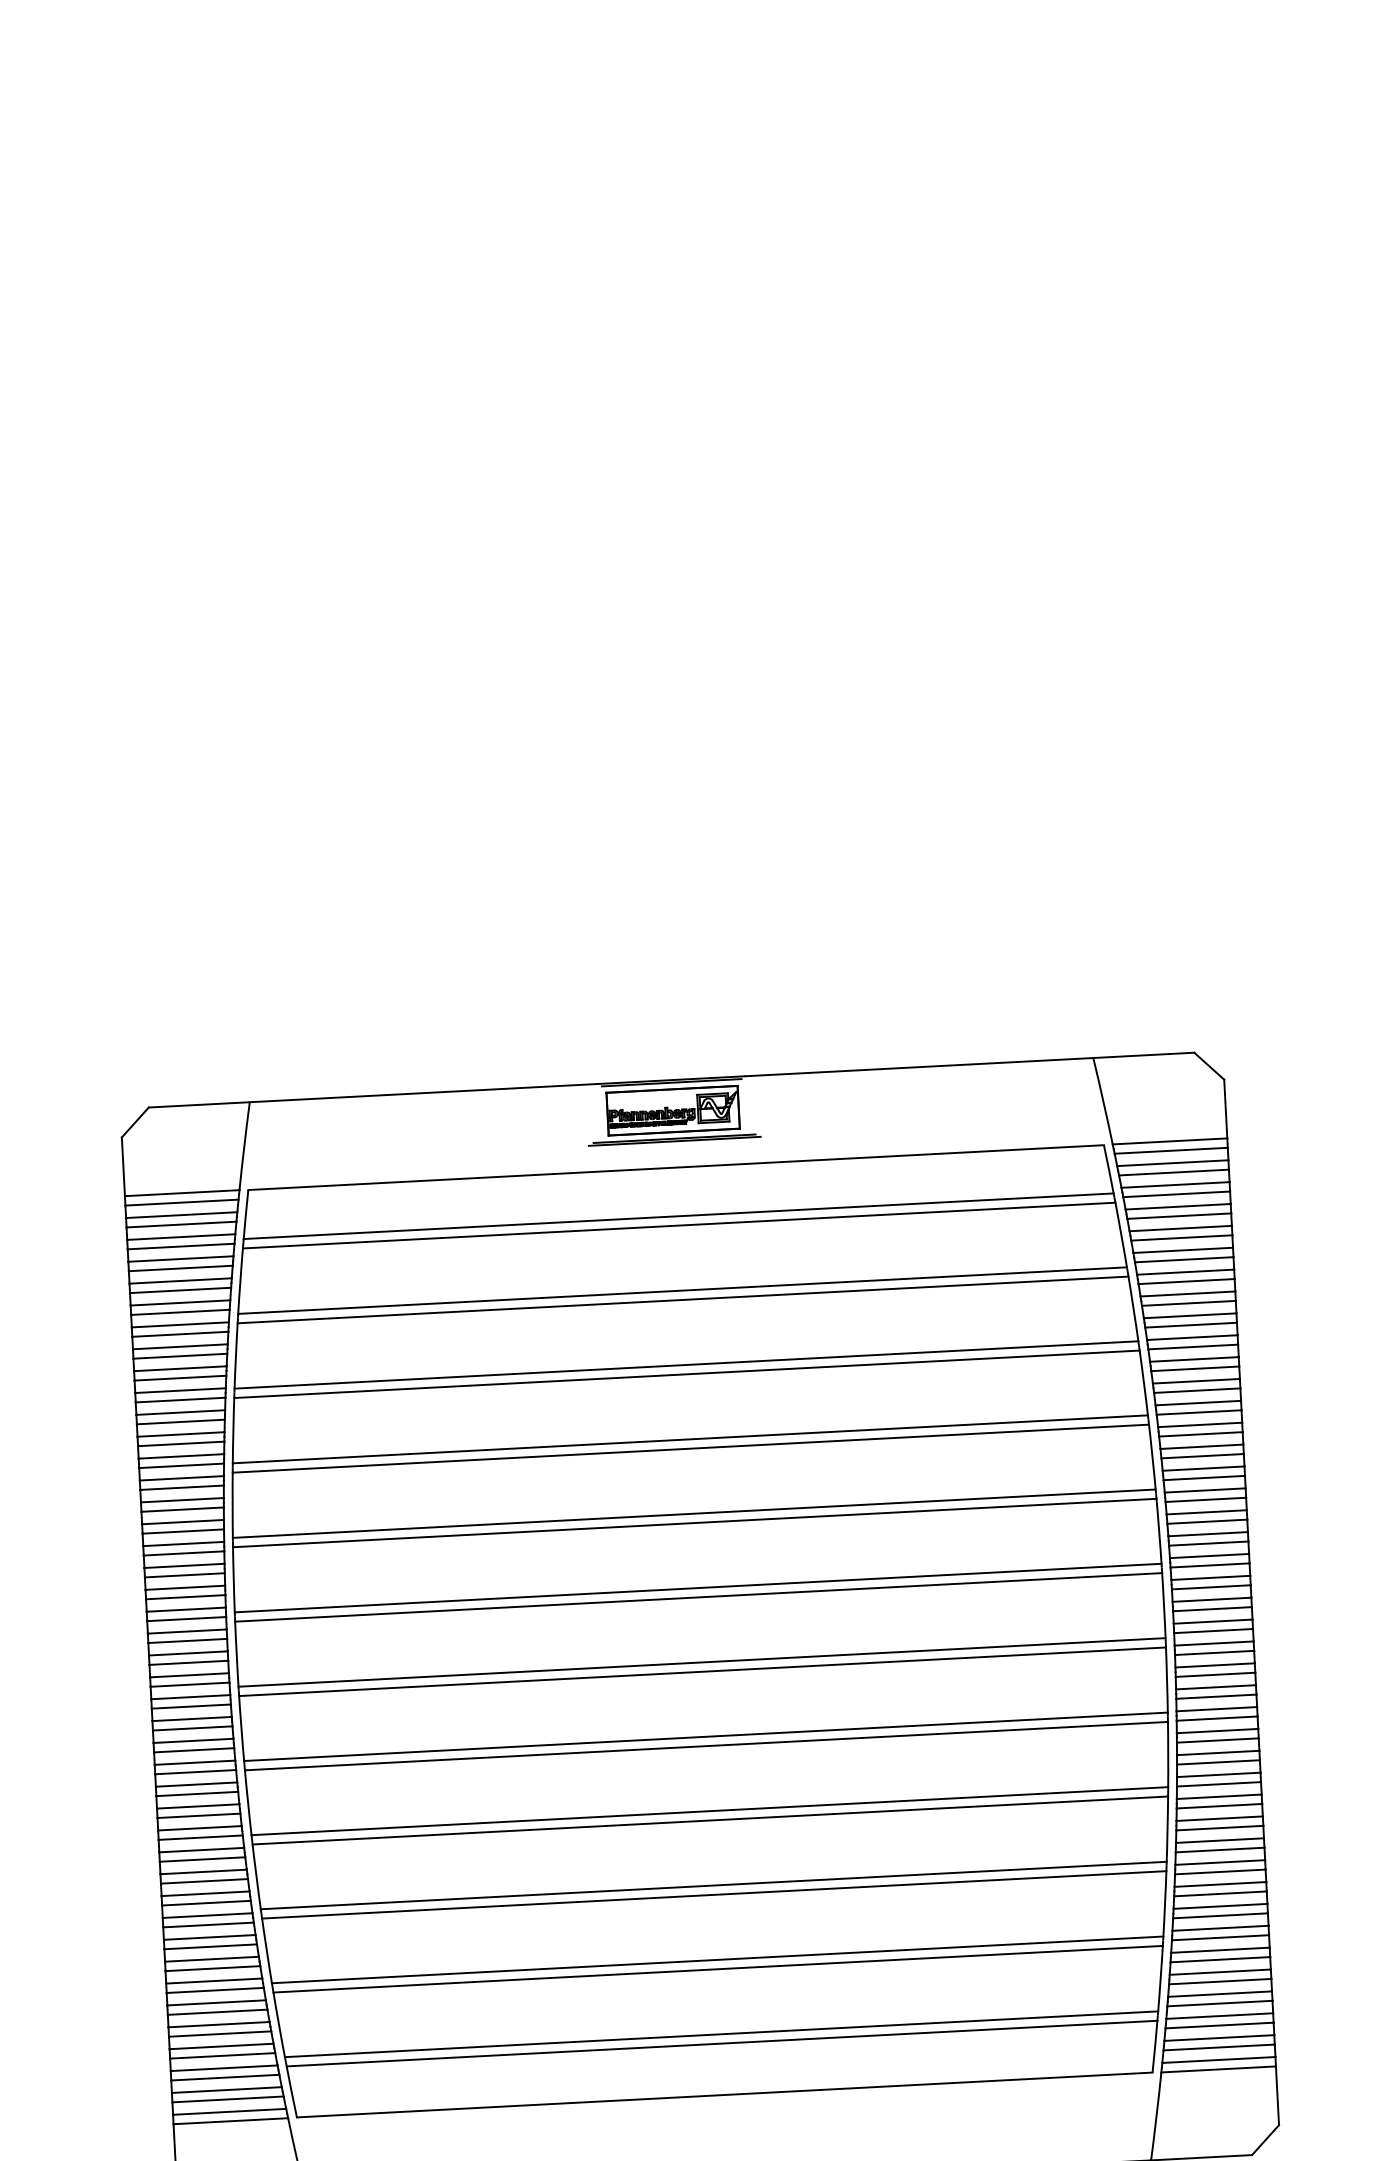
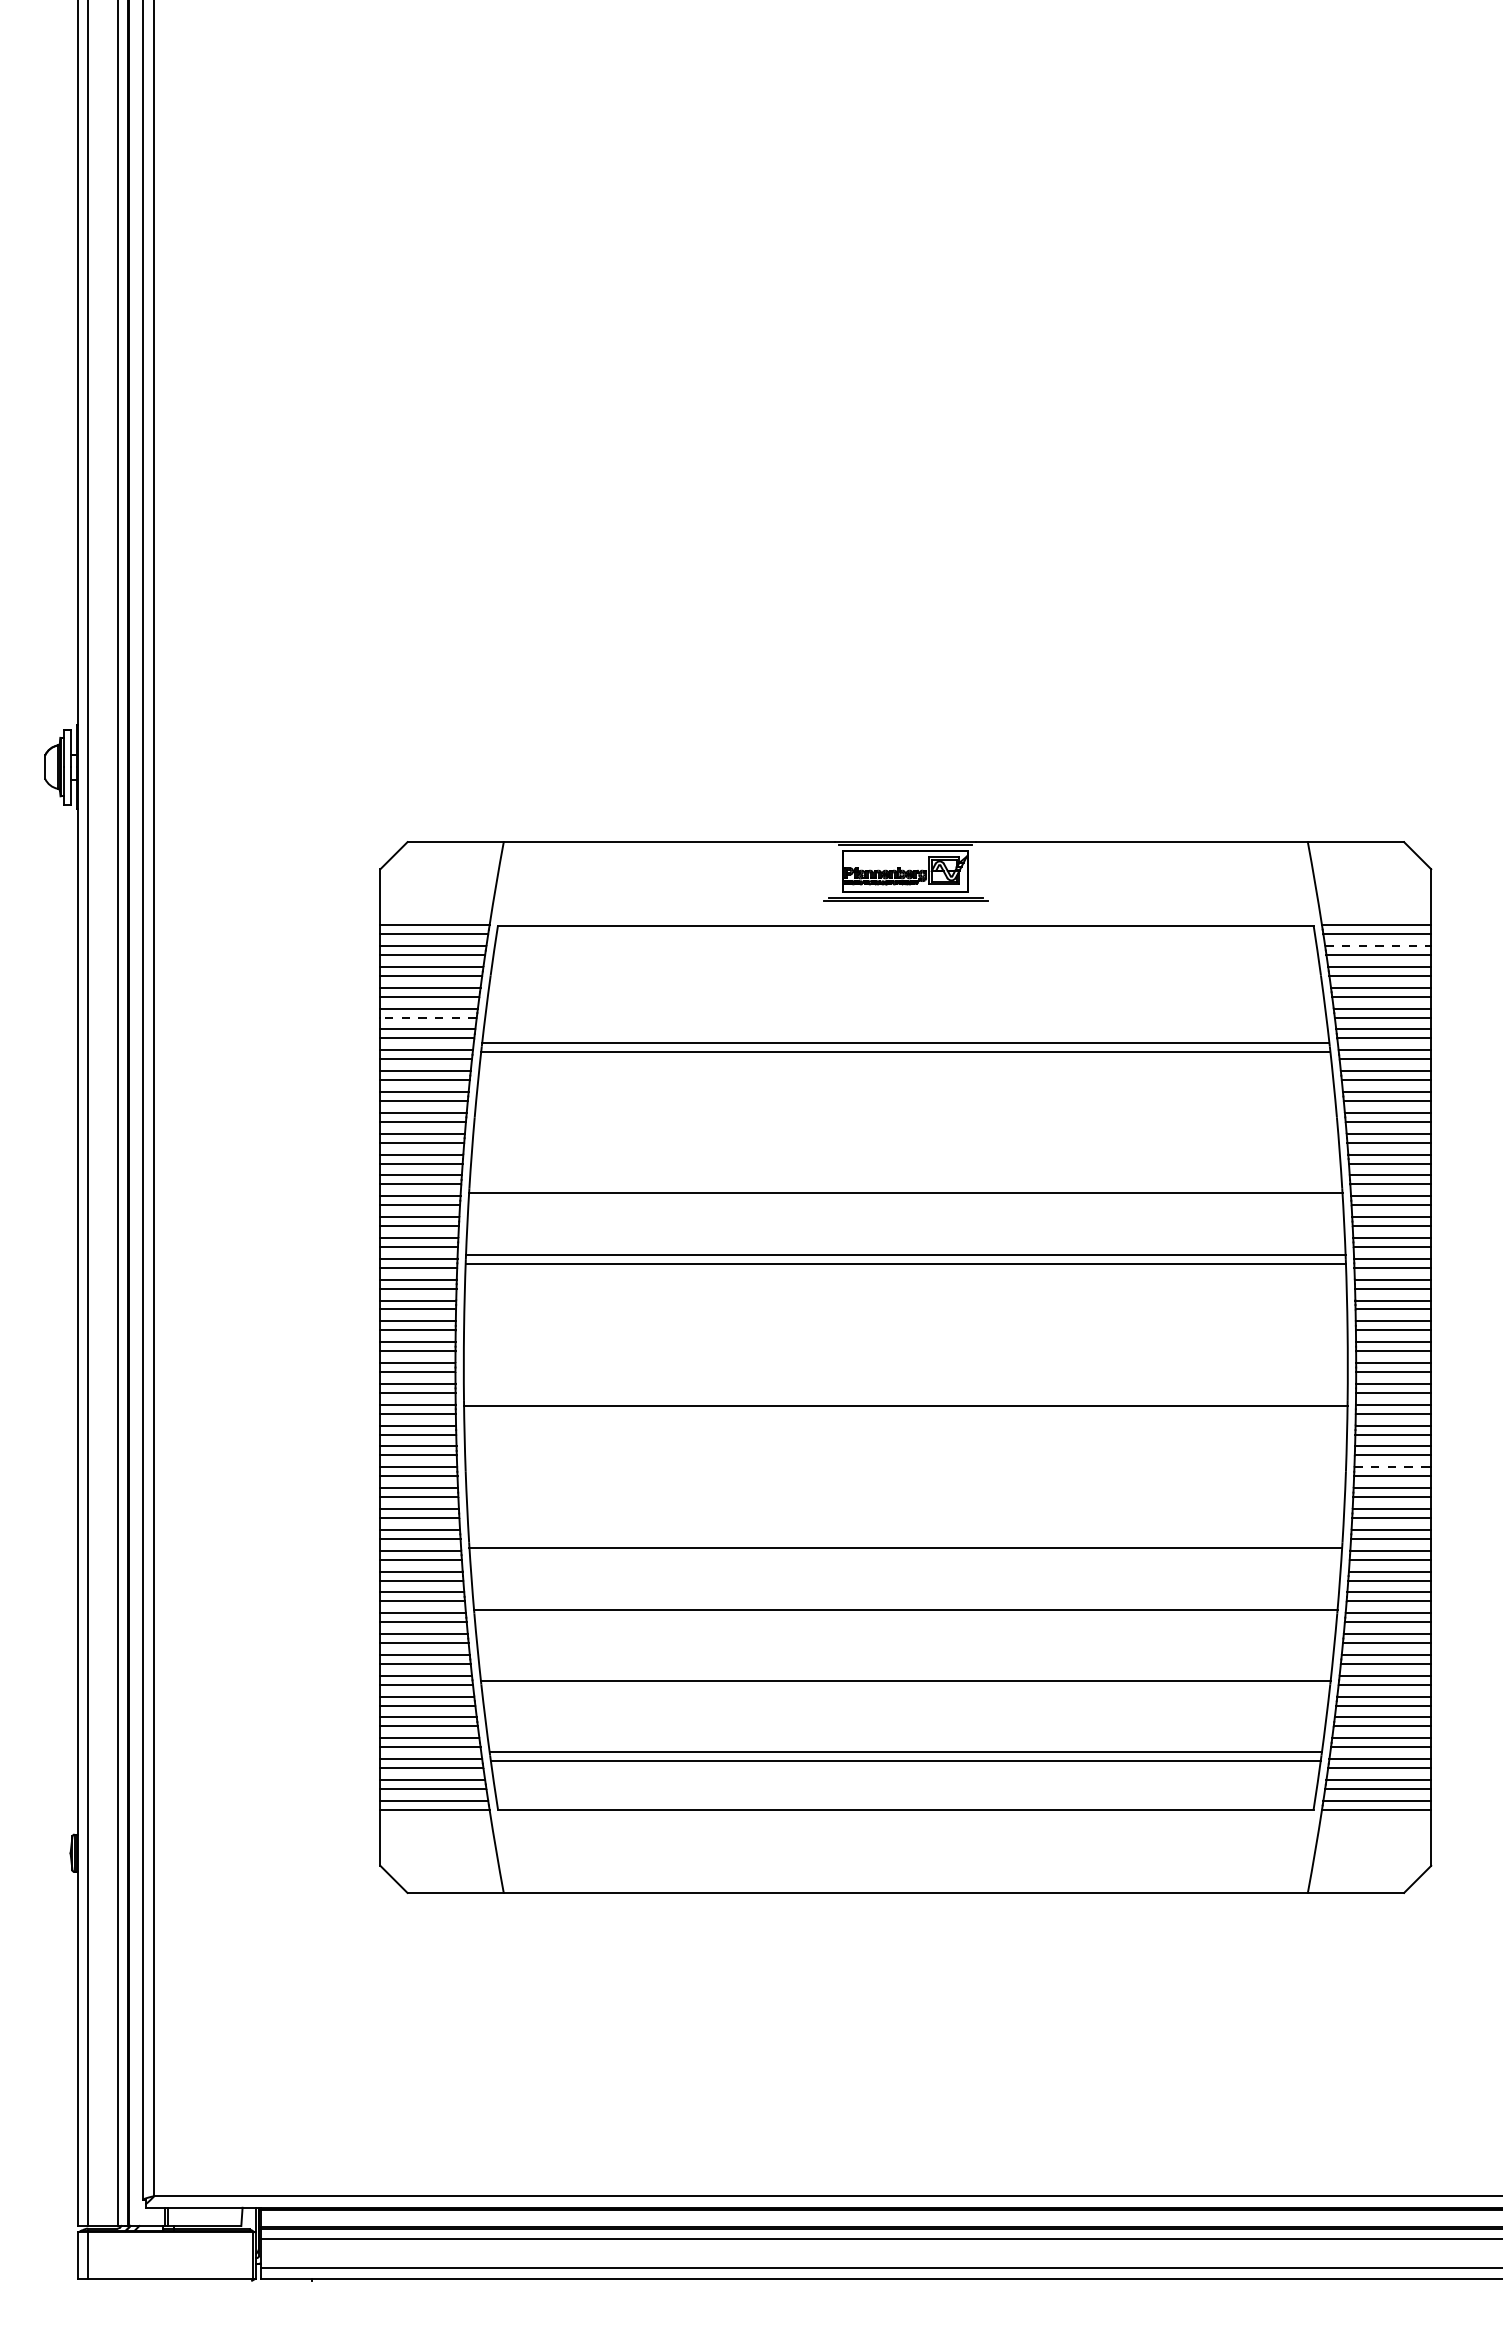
line: (1173, 1163) -> (1378, 946), solid -> dashed
line: (678, 1215) -> (905, 971), removed
line: (678, 1225) -> (905, 980), removed
line: (180, 1290) -> (428, 1017), solid -> dashed
line: (686, 1364) -> (905, 1113), removed
line: (686, 1374) -> (905, 1122), removed
line: (690, 1439) -> (905, 1184), removed
line: (697, 1588) -> (905, 1326), removed
line: (698, 1597) -> (905, 1335), removed
line: (701, 1662) -> (905, 1397), removed
line: (1217, 1709) -> (1393, 1467), solid -> dashed
line: (705, 1737) -> (905, 1468), removed
line: (706, 1746) -> (905, 1477), removed
line: (709, 1811) -> (905, 1539), removed
line: (713, 1894) -> (905, 1618), removed
line: (717, 1969) -> (905, 1689), removed

